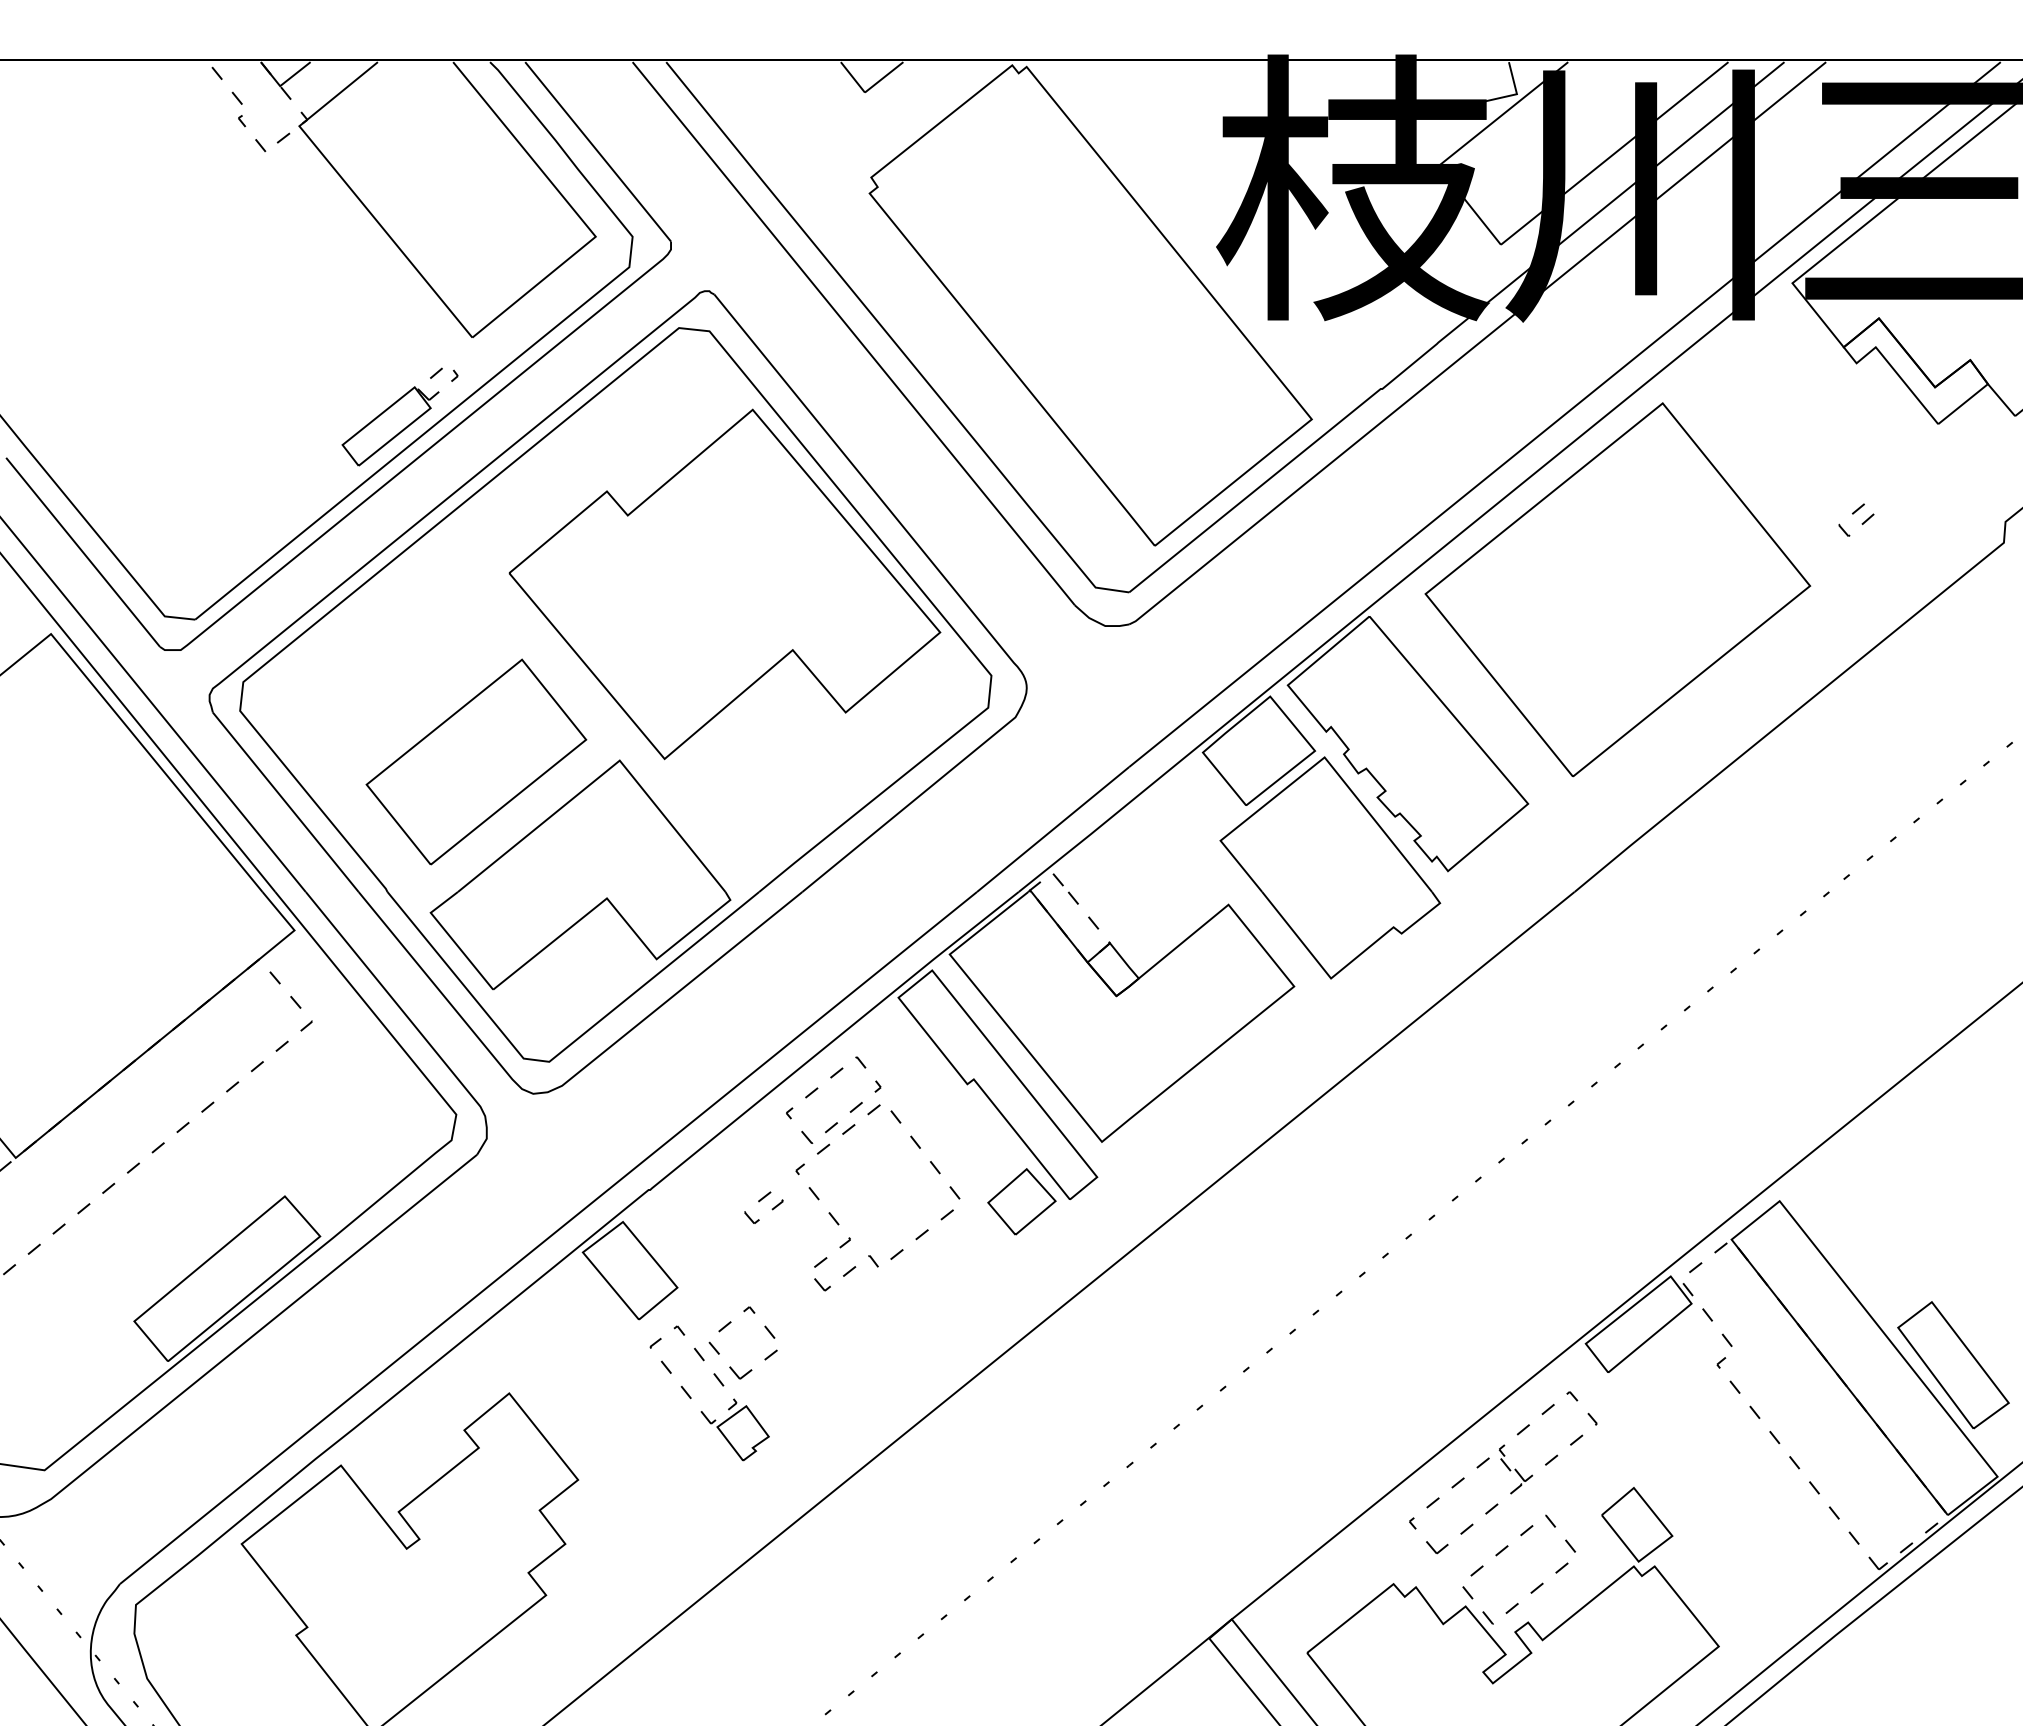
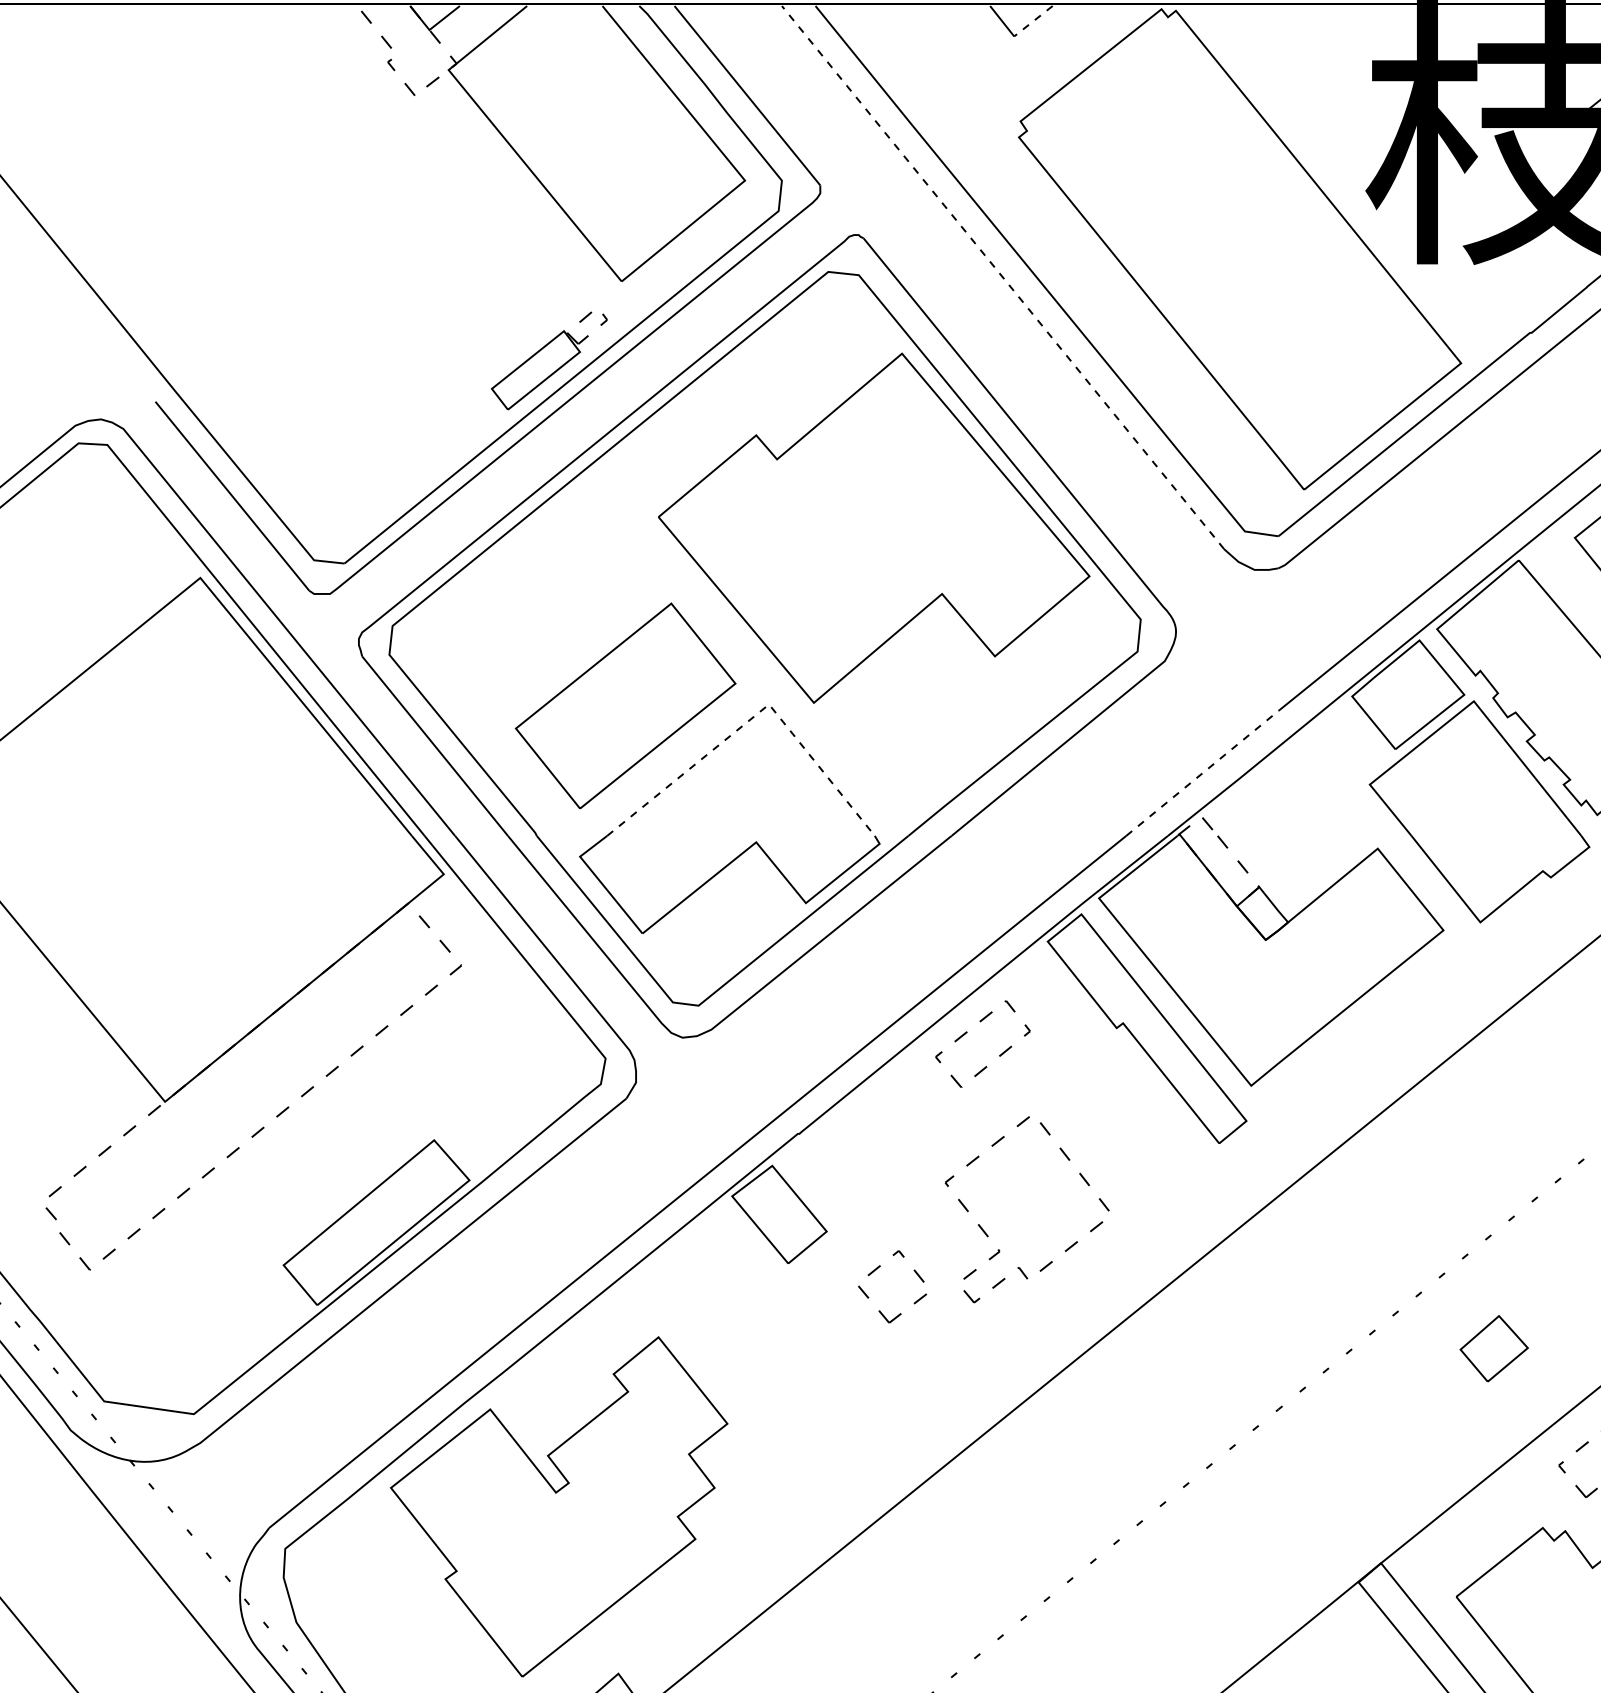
line: (884, 77) -> (1033, 21), solid -> dashed
line: (853, 333) -> (1002, 277), solid -> dashed
line: (605, 772) -> (754, 716), solid -> dashed
line: (1053, 829) -> (1202, 773), solid -> dashed
part: (1021, 1201) -> (1493, 1348), moved
part: (759, 1202) -> (908, 1146), removed
part: (838, 1222) -> (987, 1234), moved
part: (722, 1386) -> (871, 1330), removed

